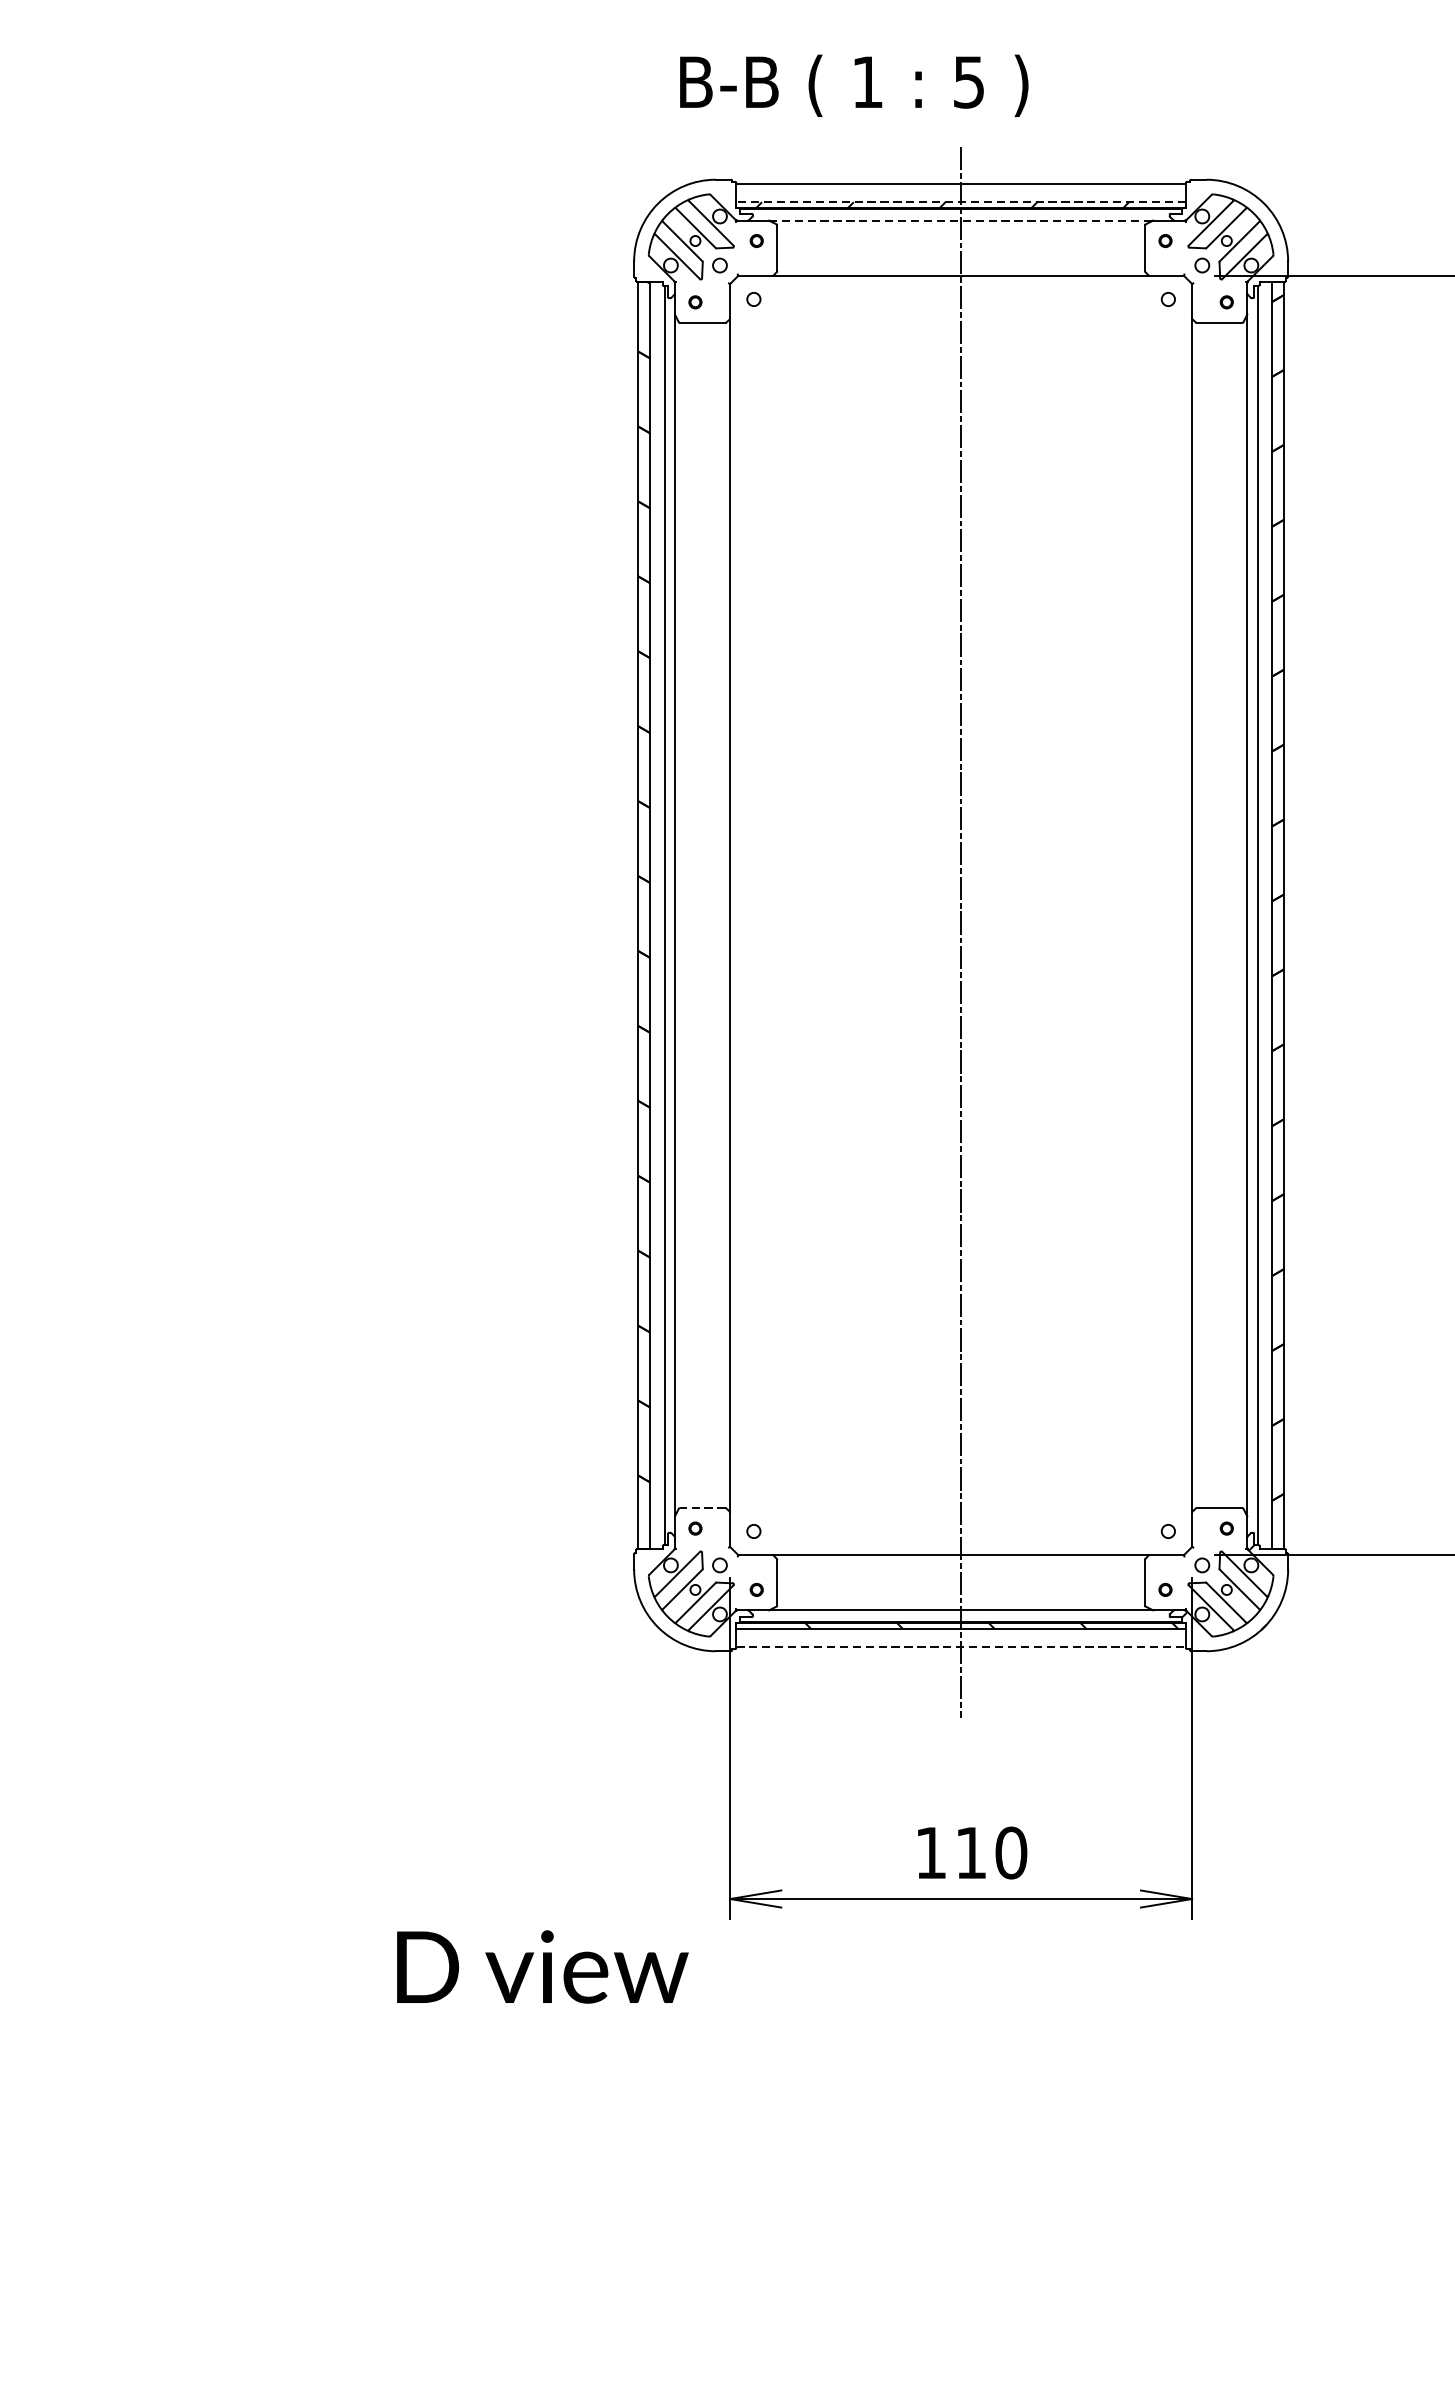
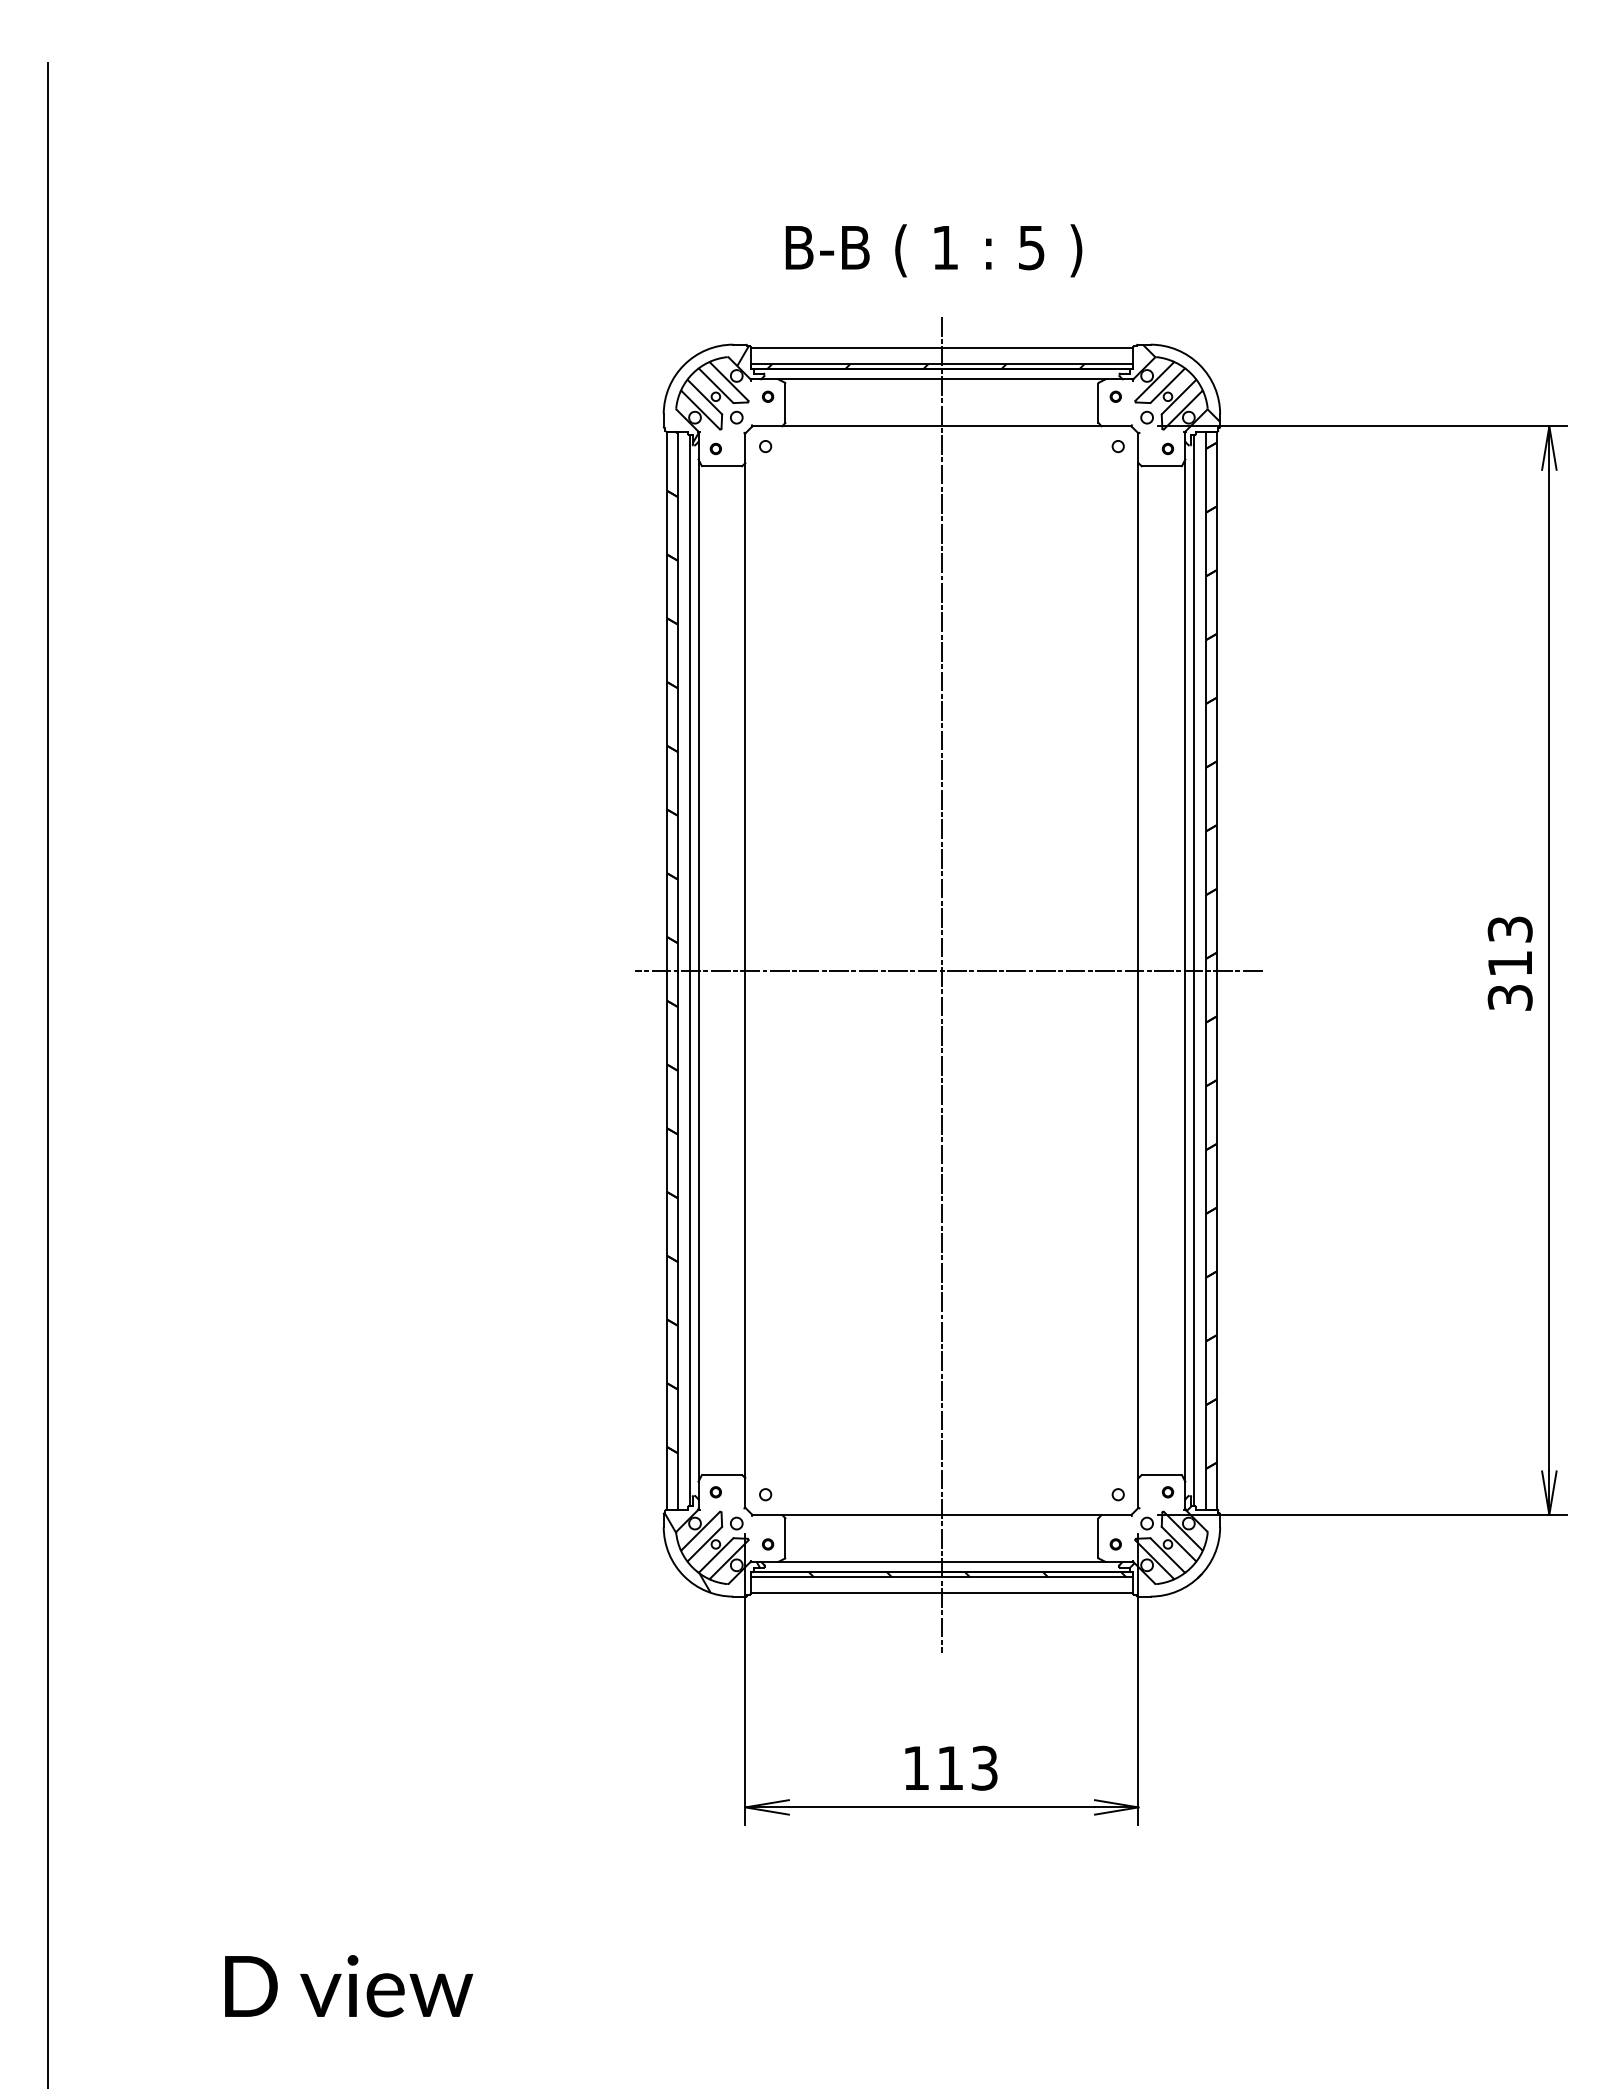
text: (853, 85) -> (933, 250), moved
line: (960, 201) -> (941, 363), dashed -> solid
line: (960, 220) -> (941, 379), dashed -> solid
hatch: (1242, 224) -> (1181, 382), added
hatch: (700, 238) -> (720, 394), added
line: (968, 915) -> (948, 970), added
line: (702, 1507) -> (721, 1474), dashed -> solid
hatch: (690, 1599) -> (711, 1552), added
line: (961, 1647) -> (942, 1593), dashed -> solid
text: (1011, 1852) -> (984, 1767), 110 -> 113
text: (543, 1967) -> (349, 1986), moved

